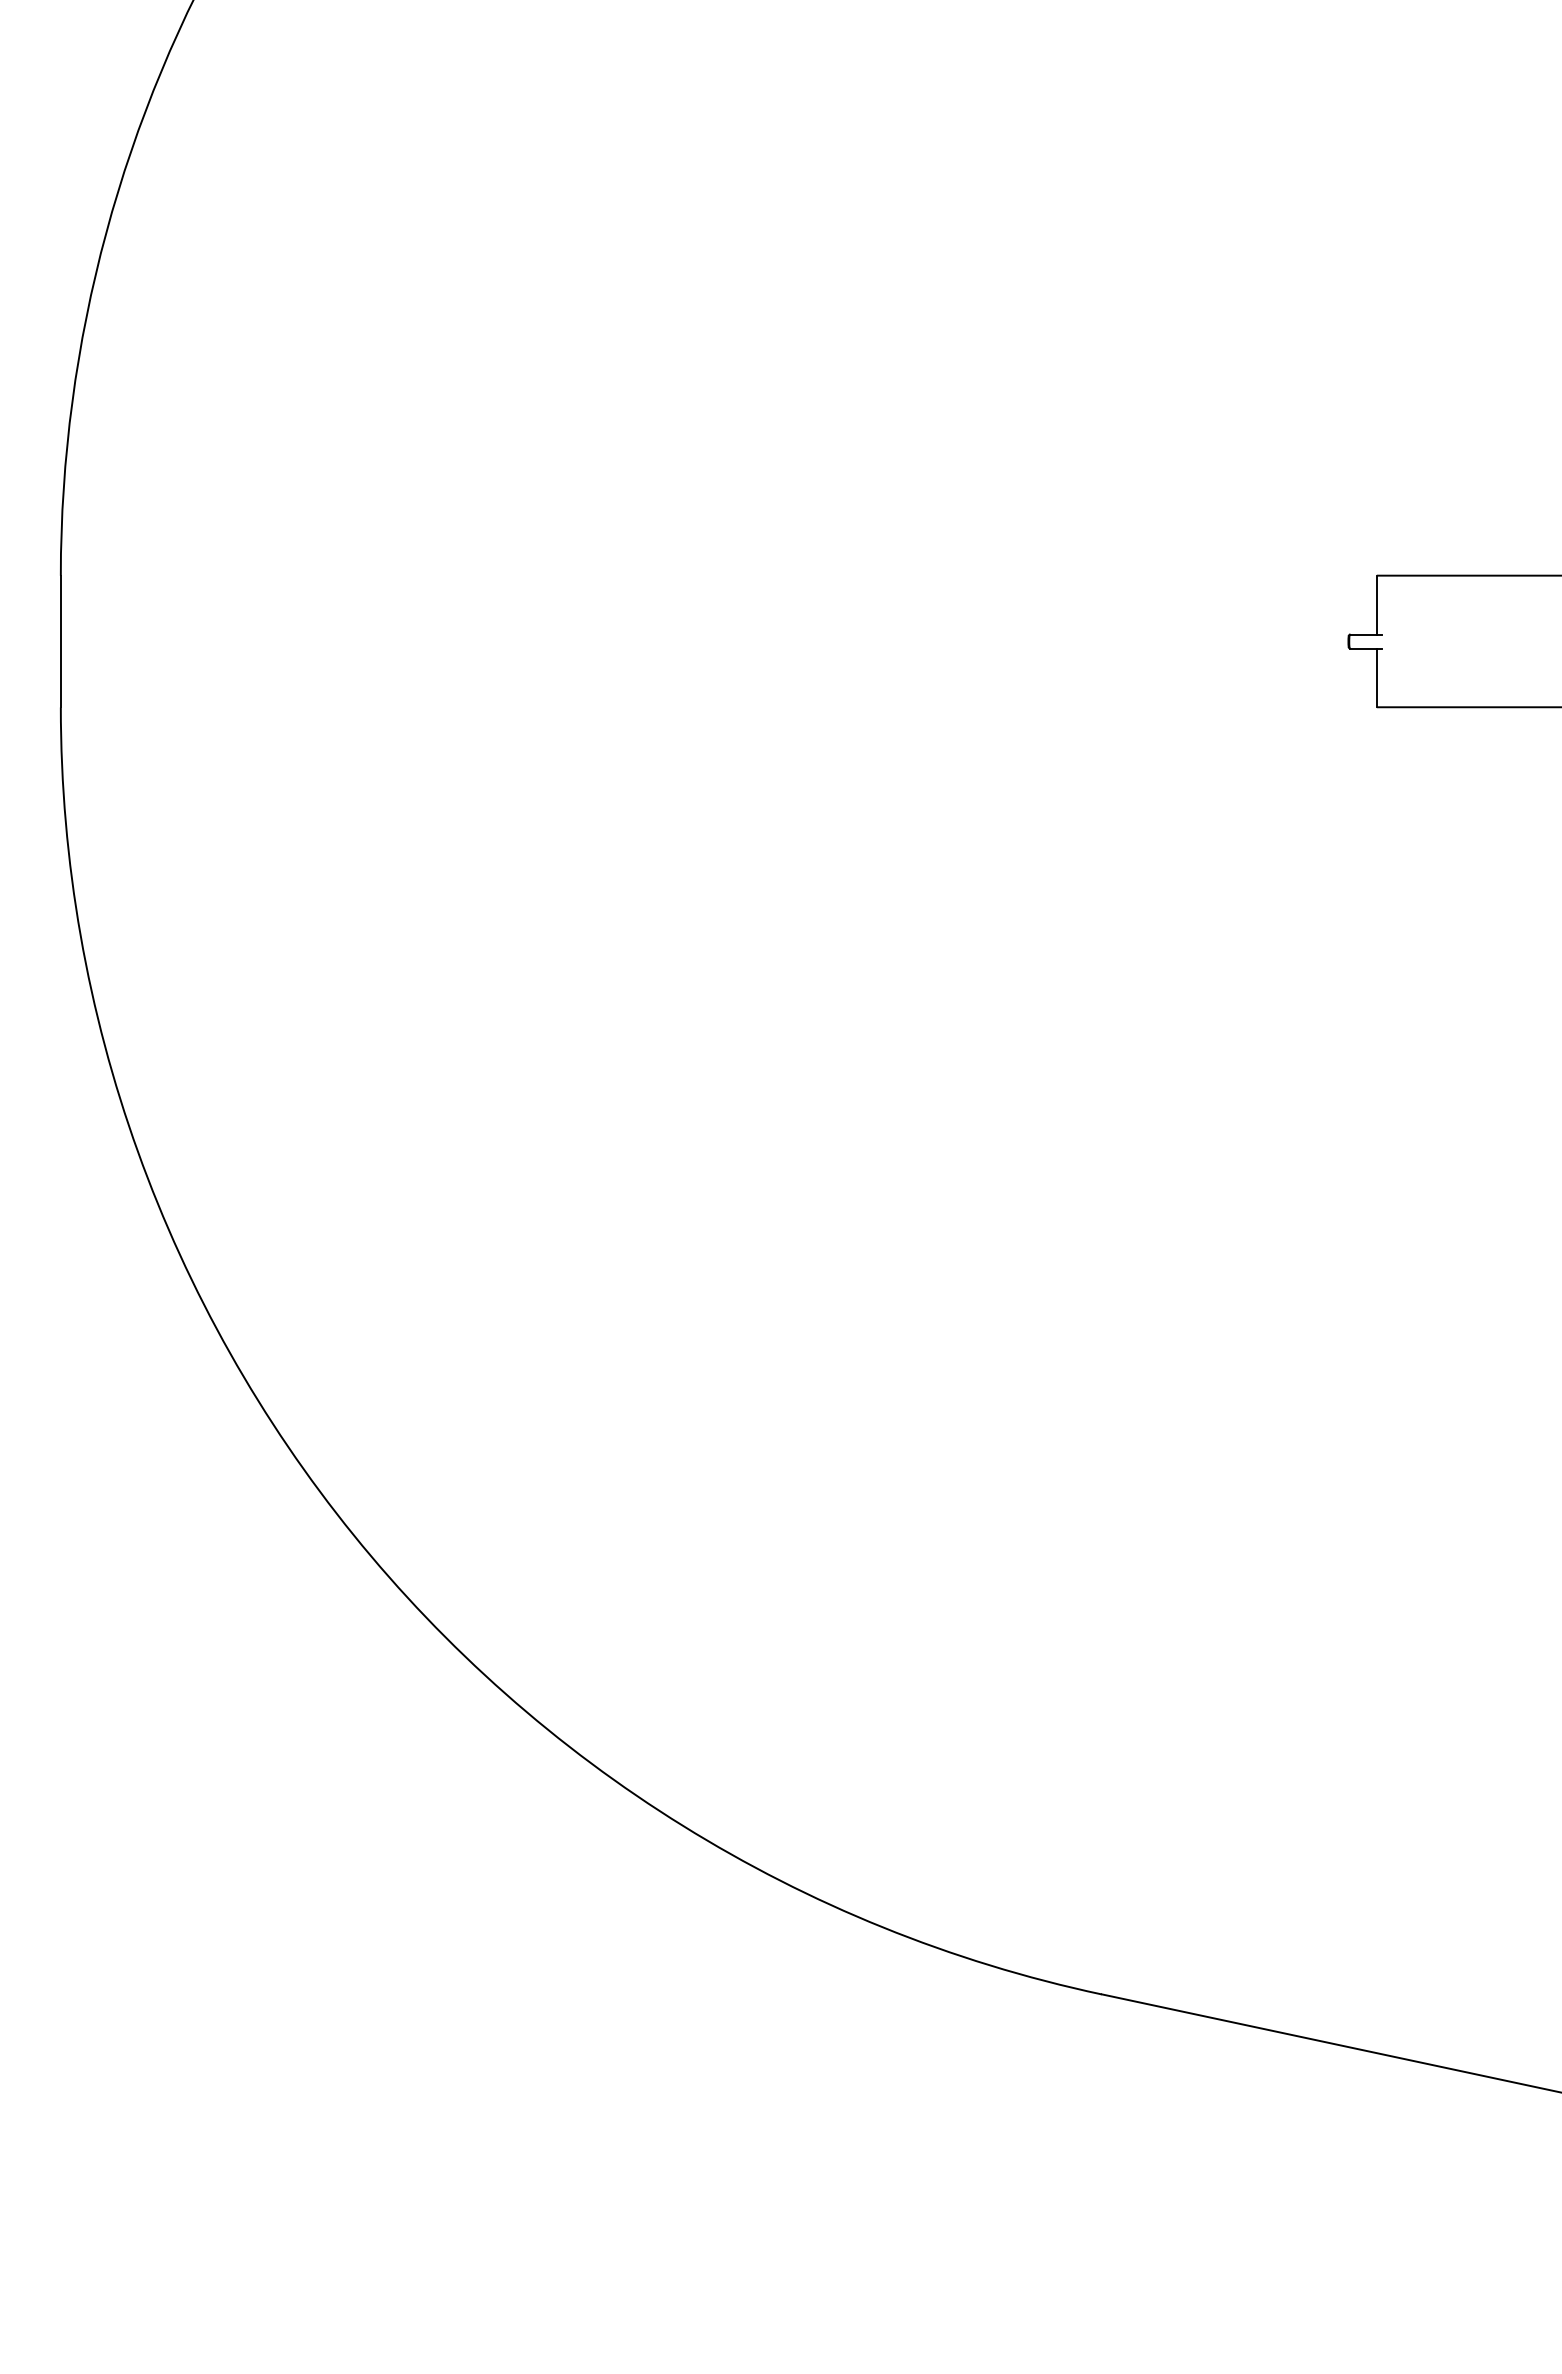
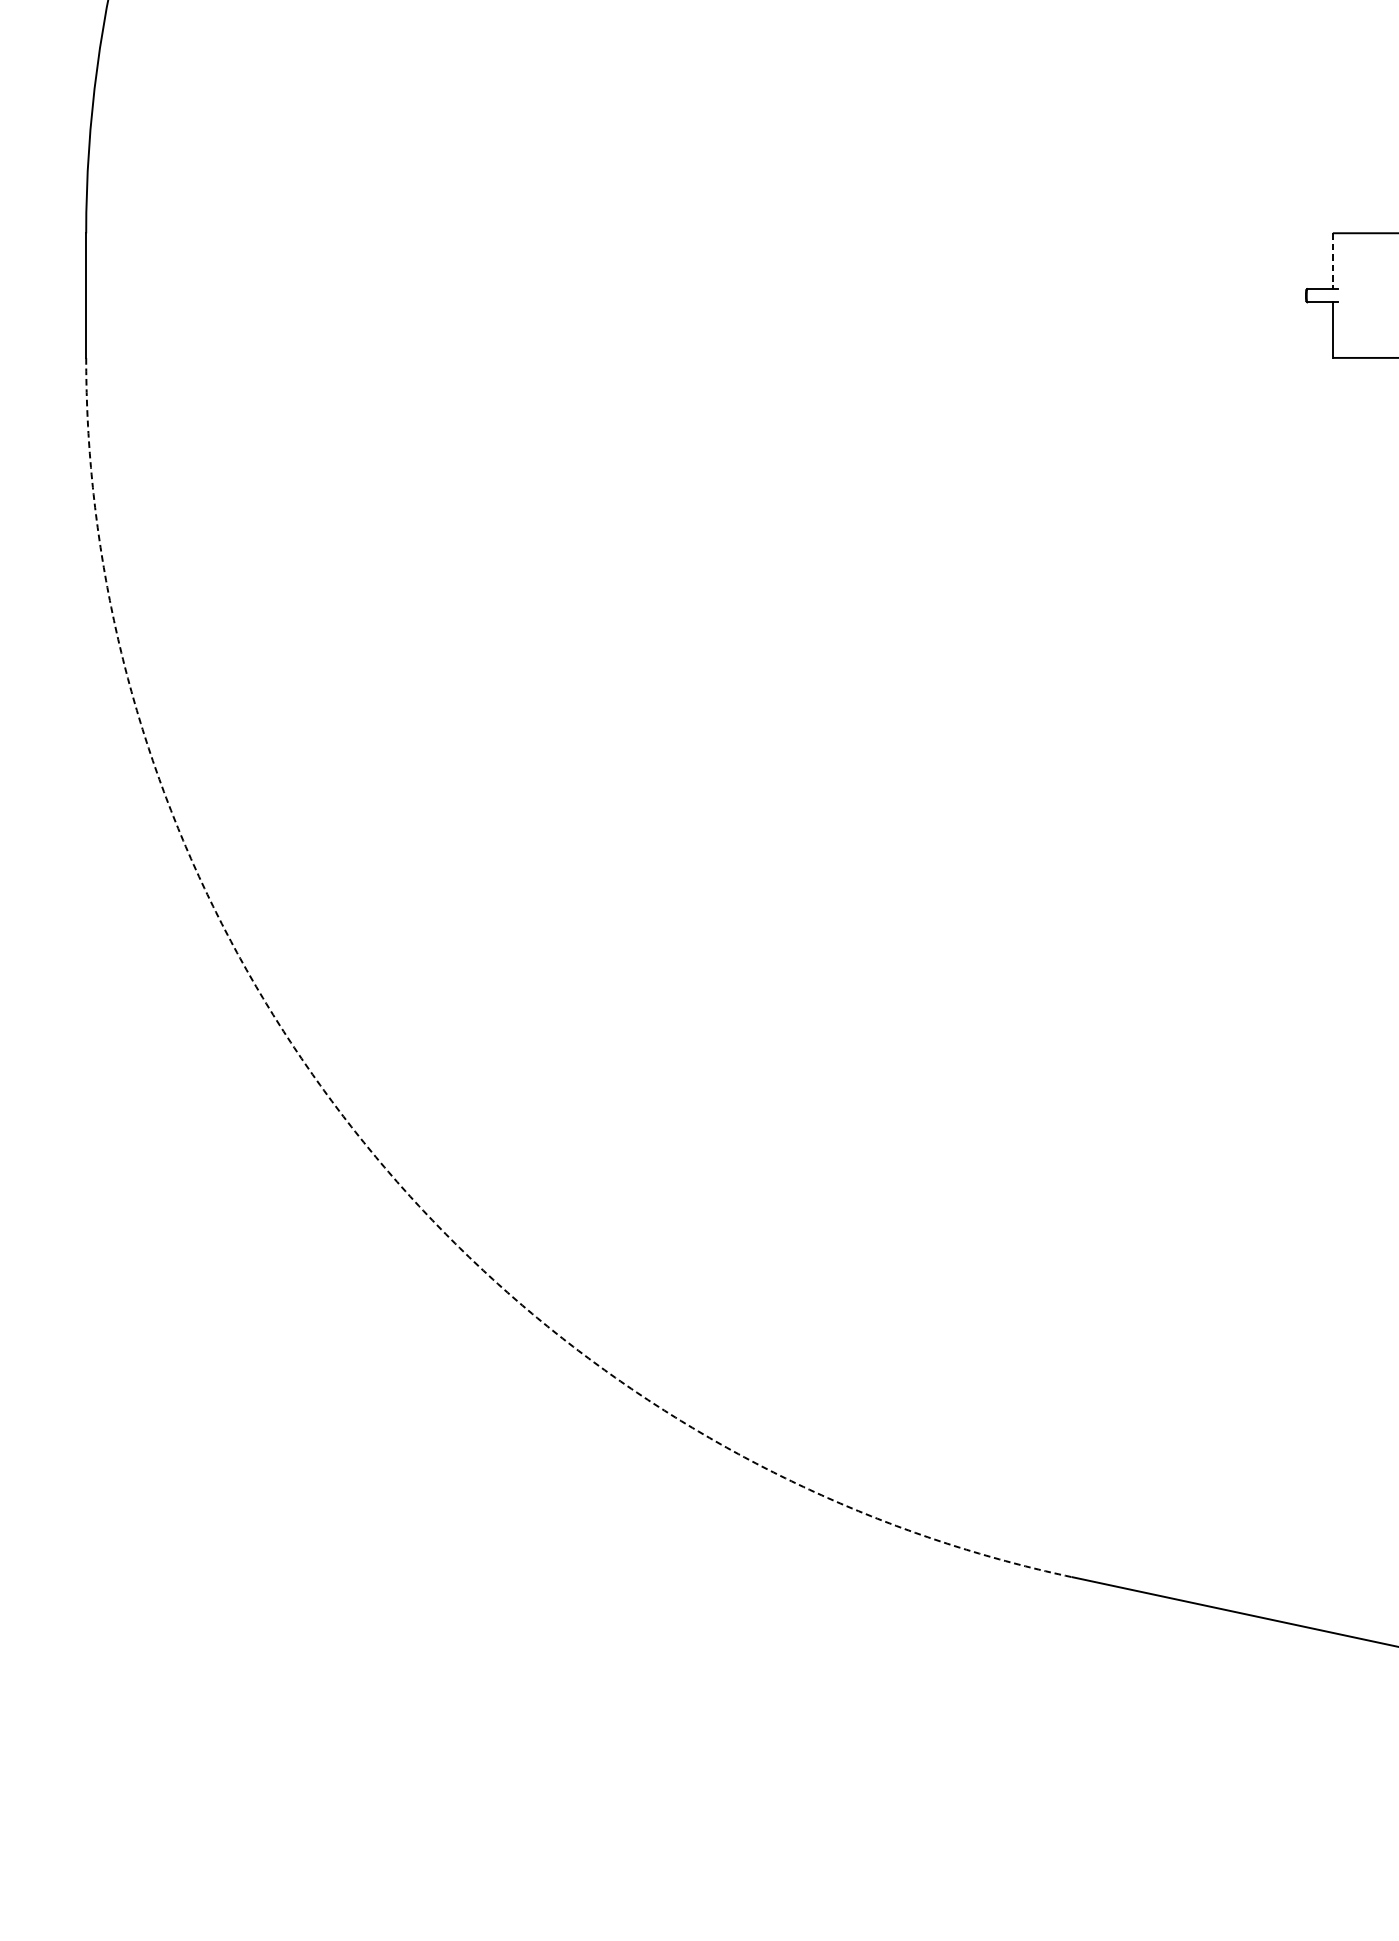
line: (1376, 605) -> (1332, 261), solid -> dashed
arc: (353, 1535) -> (363, 1142), solid -> dashed

